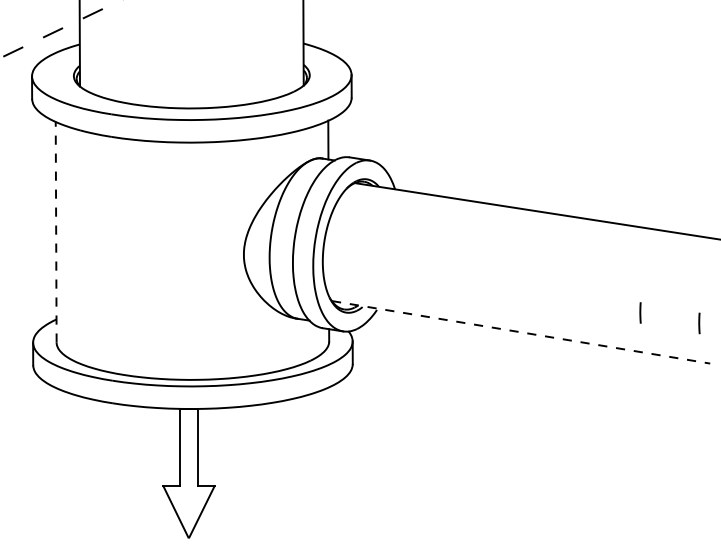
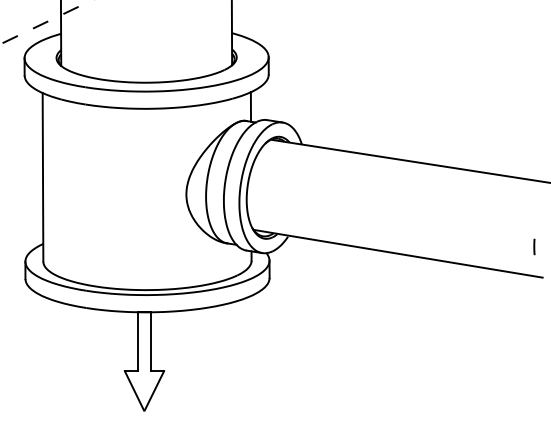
line: (56, 231) -> (43, 176), dashed -> solid
line: (640, 312) -> (489, 238), removed
line: (521, 331) -> (398, 253), dashed -> solid

